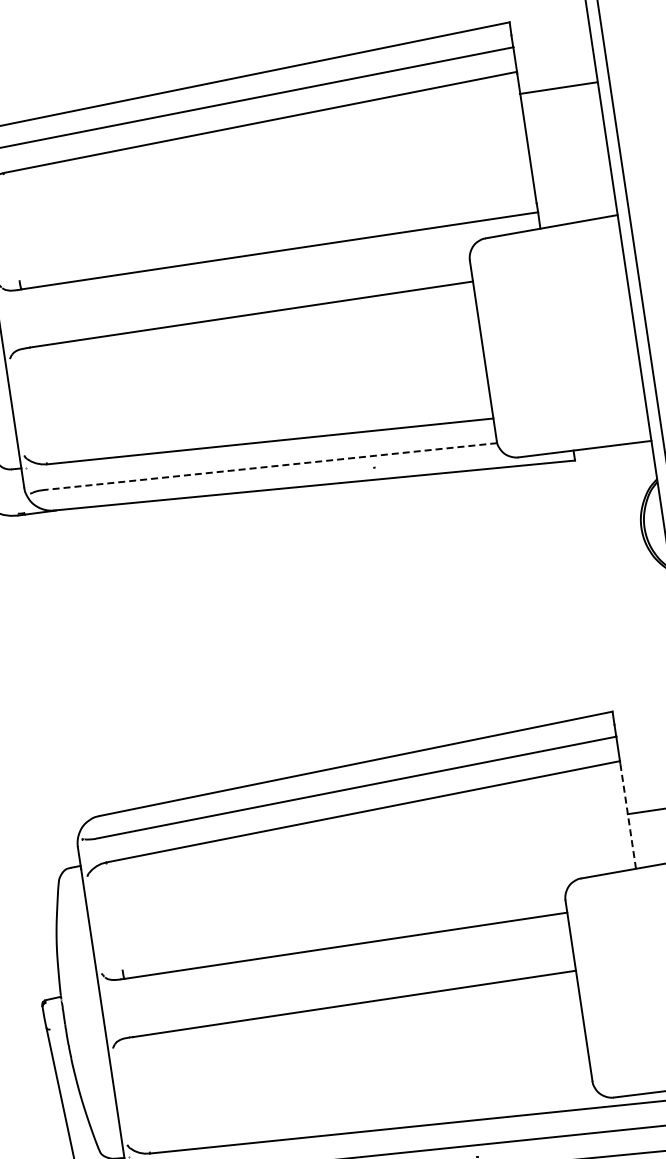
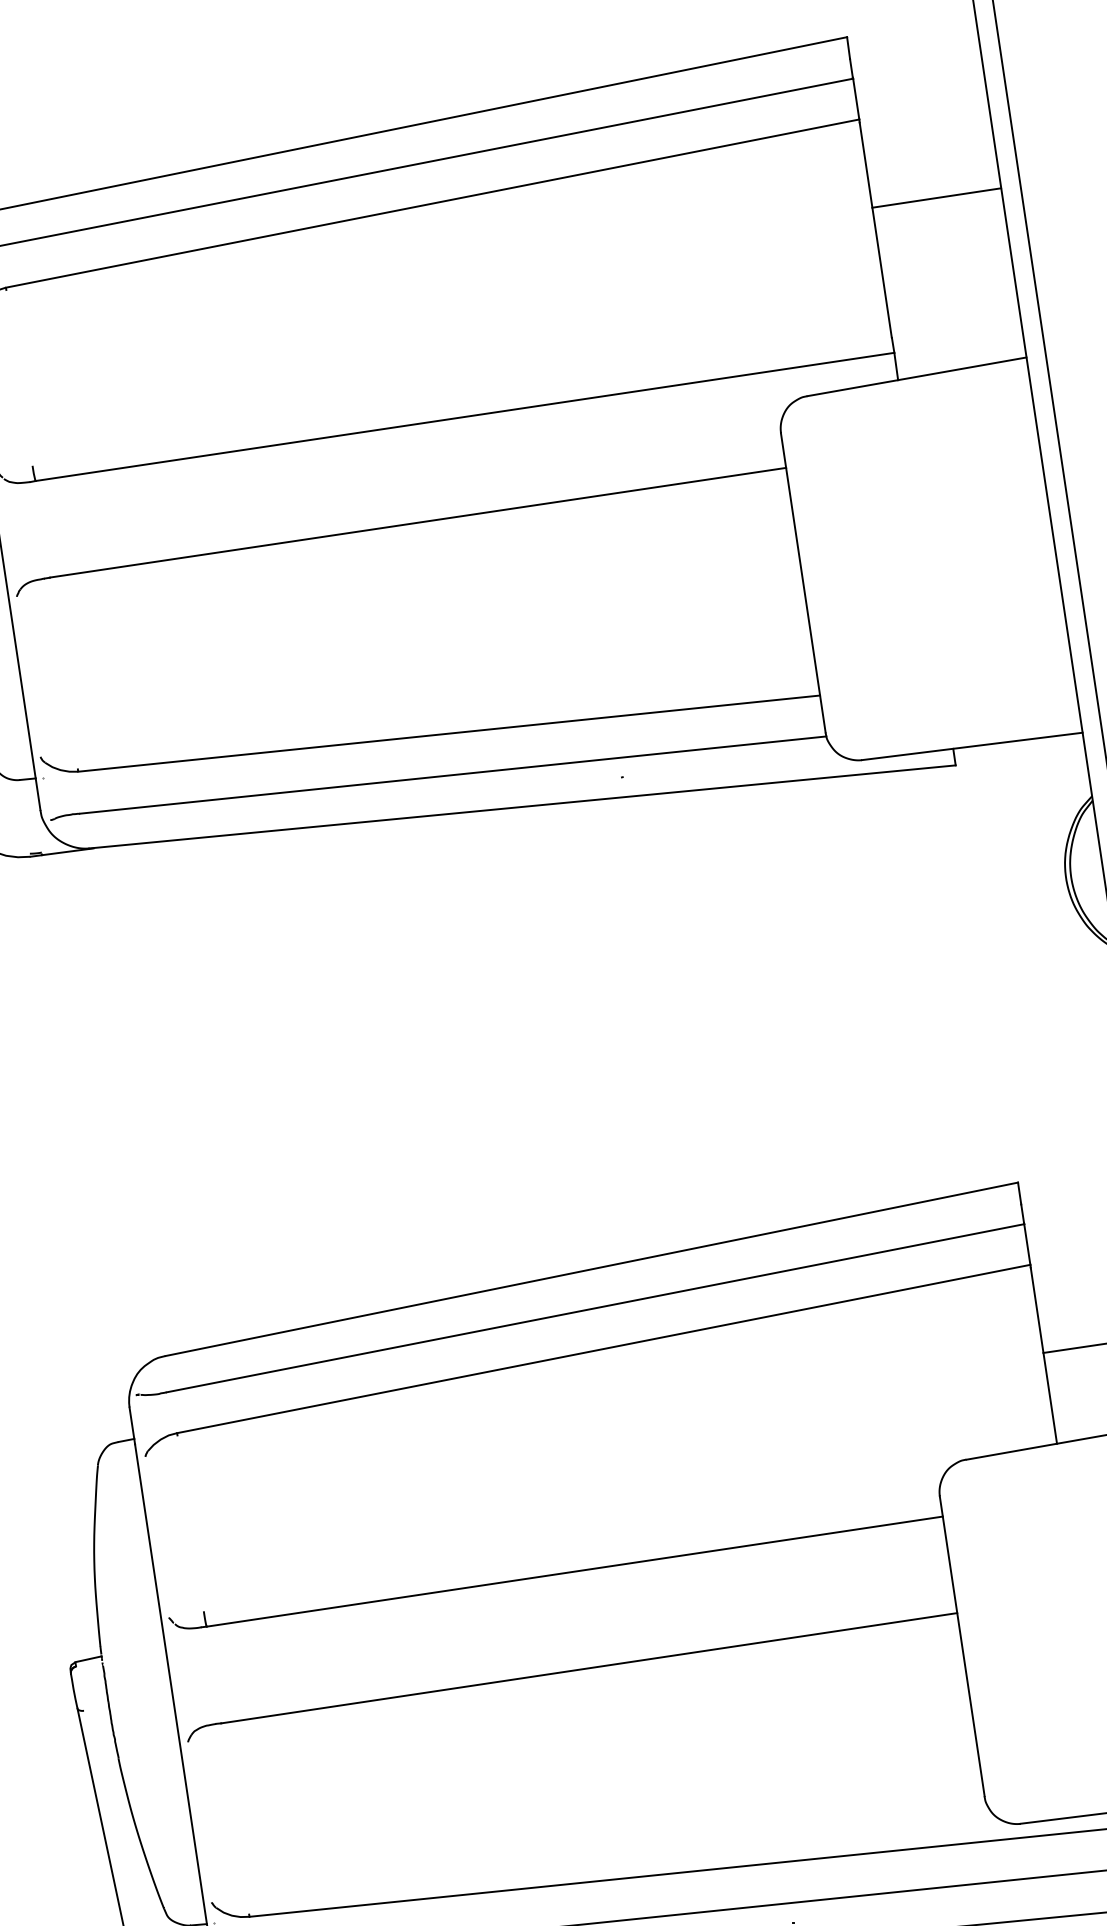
line: (558, 87) -> (936, 197), moved
line: (272, 466) -> (452, 775), dashed -> solid
line: (628, 815) -> (1044, 1355), dashed -> solid

